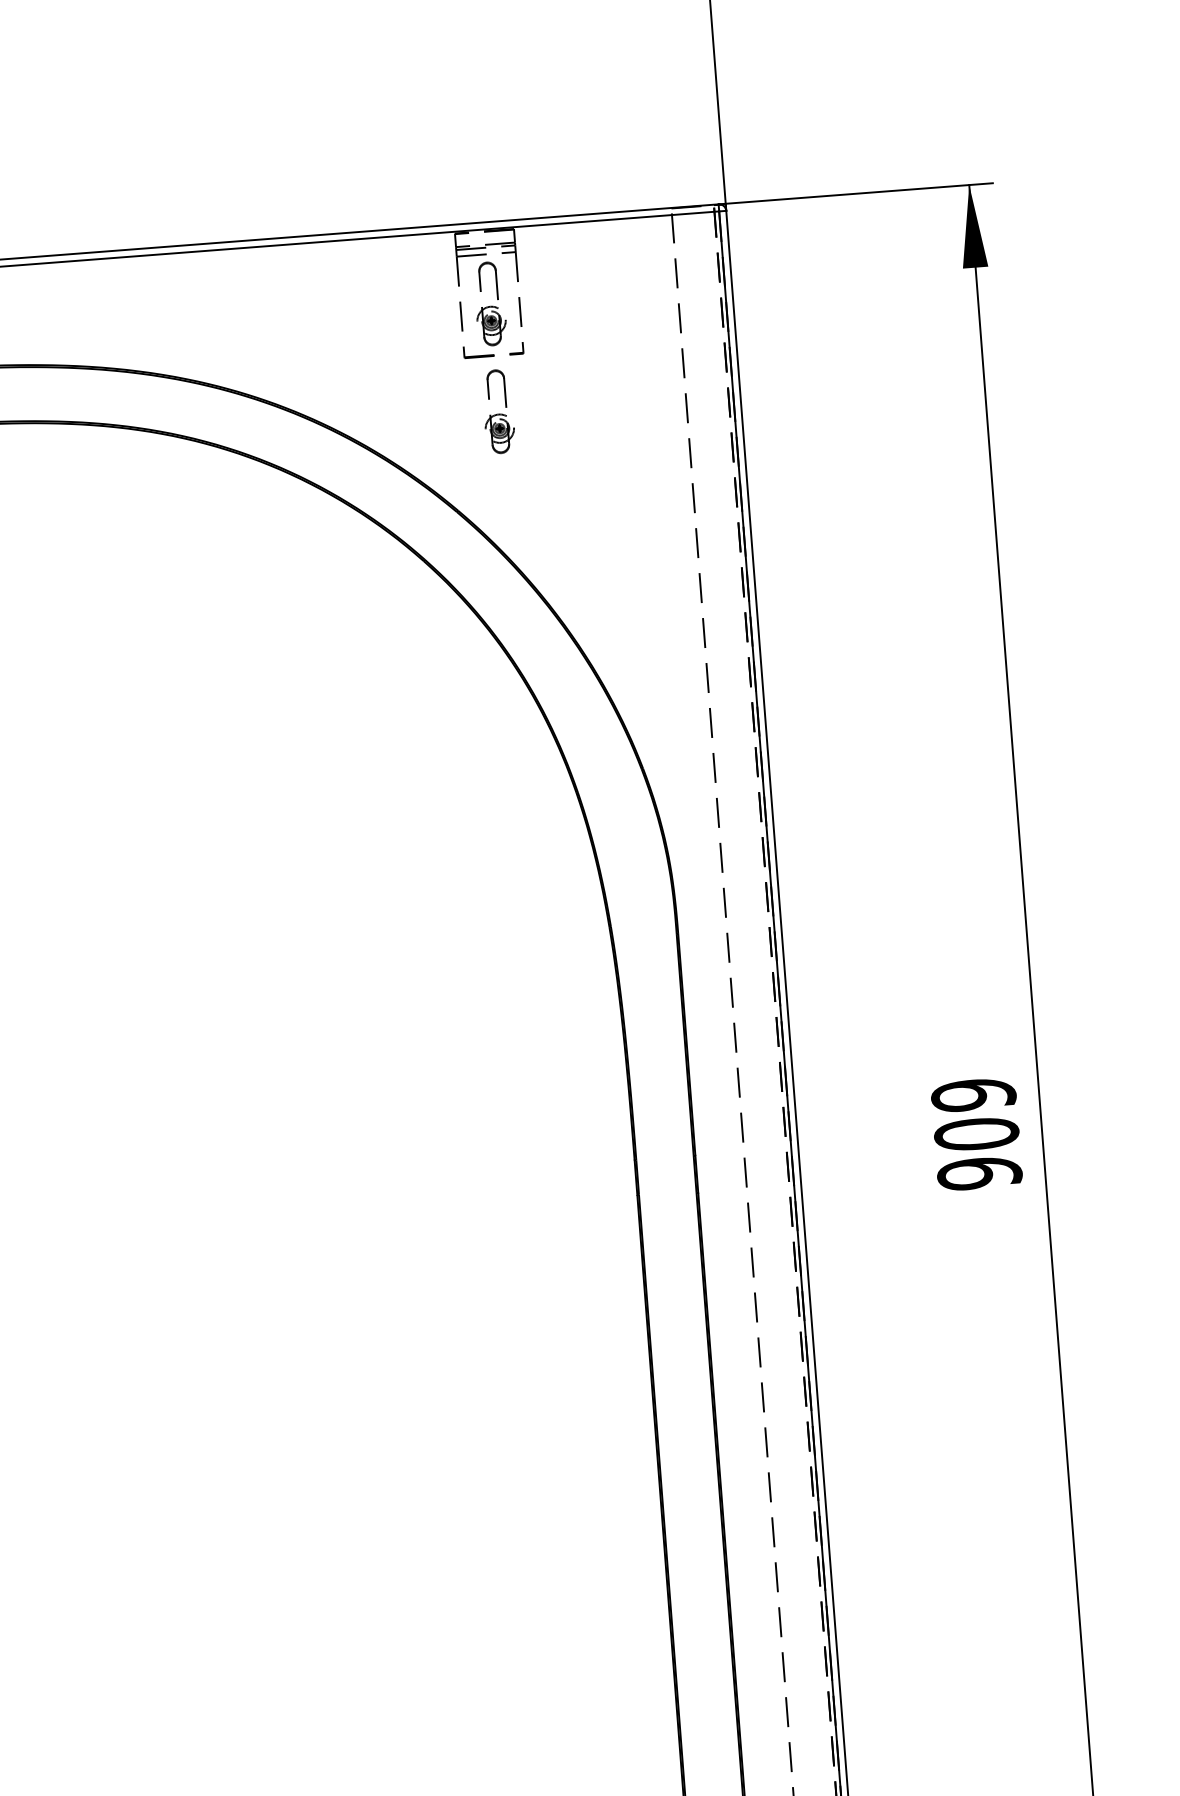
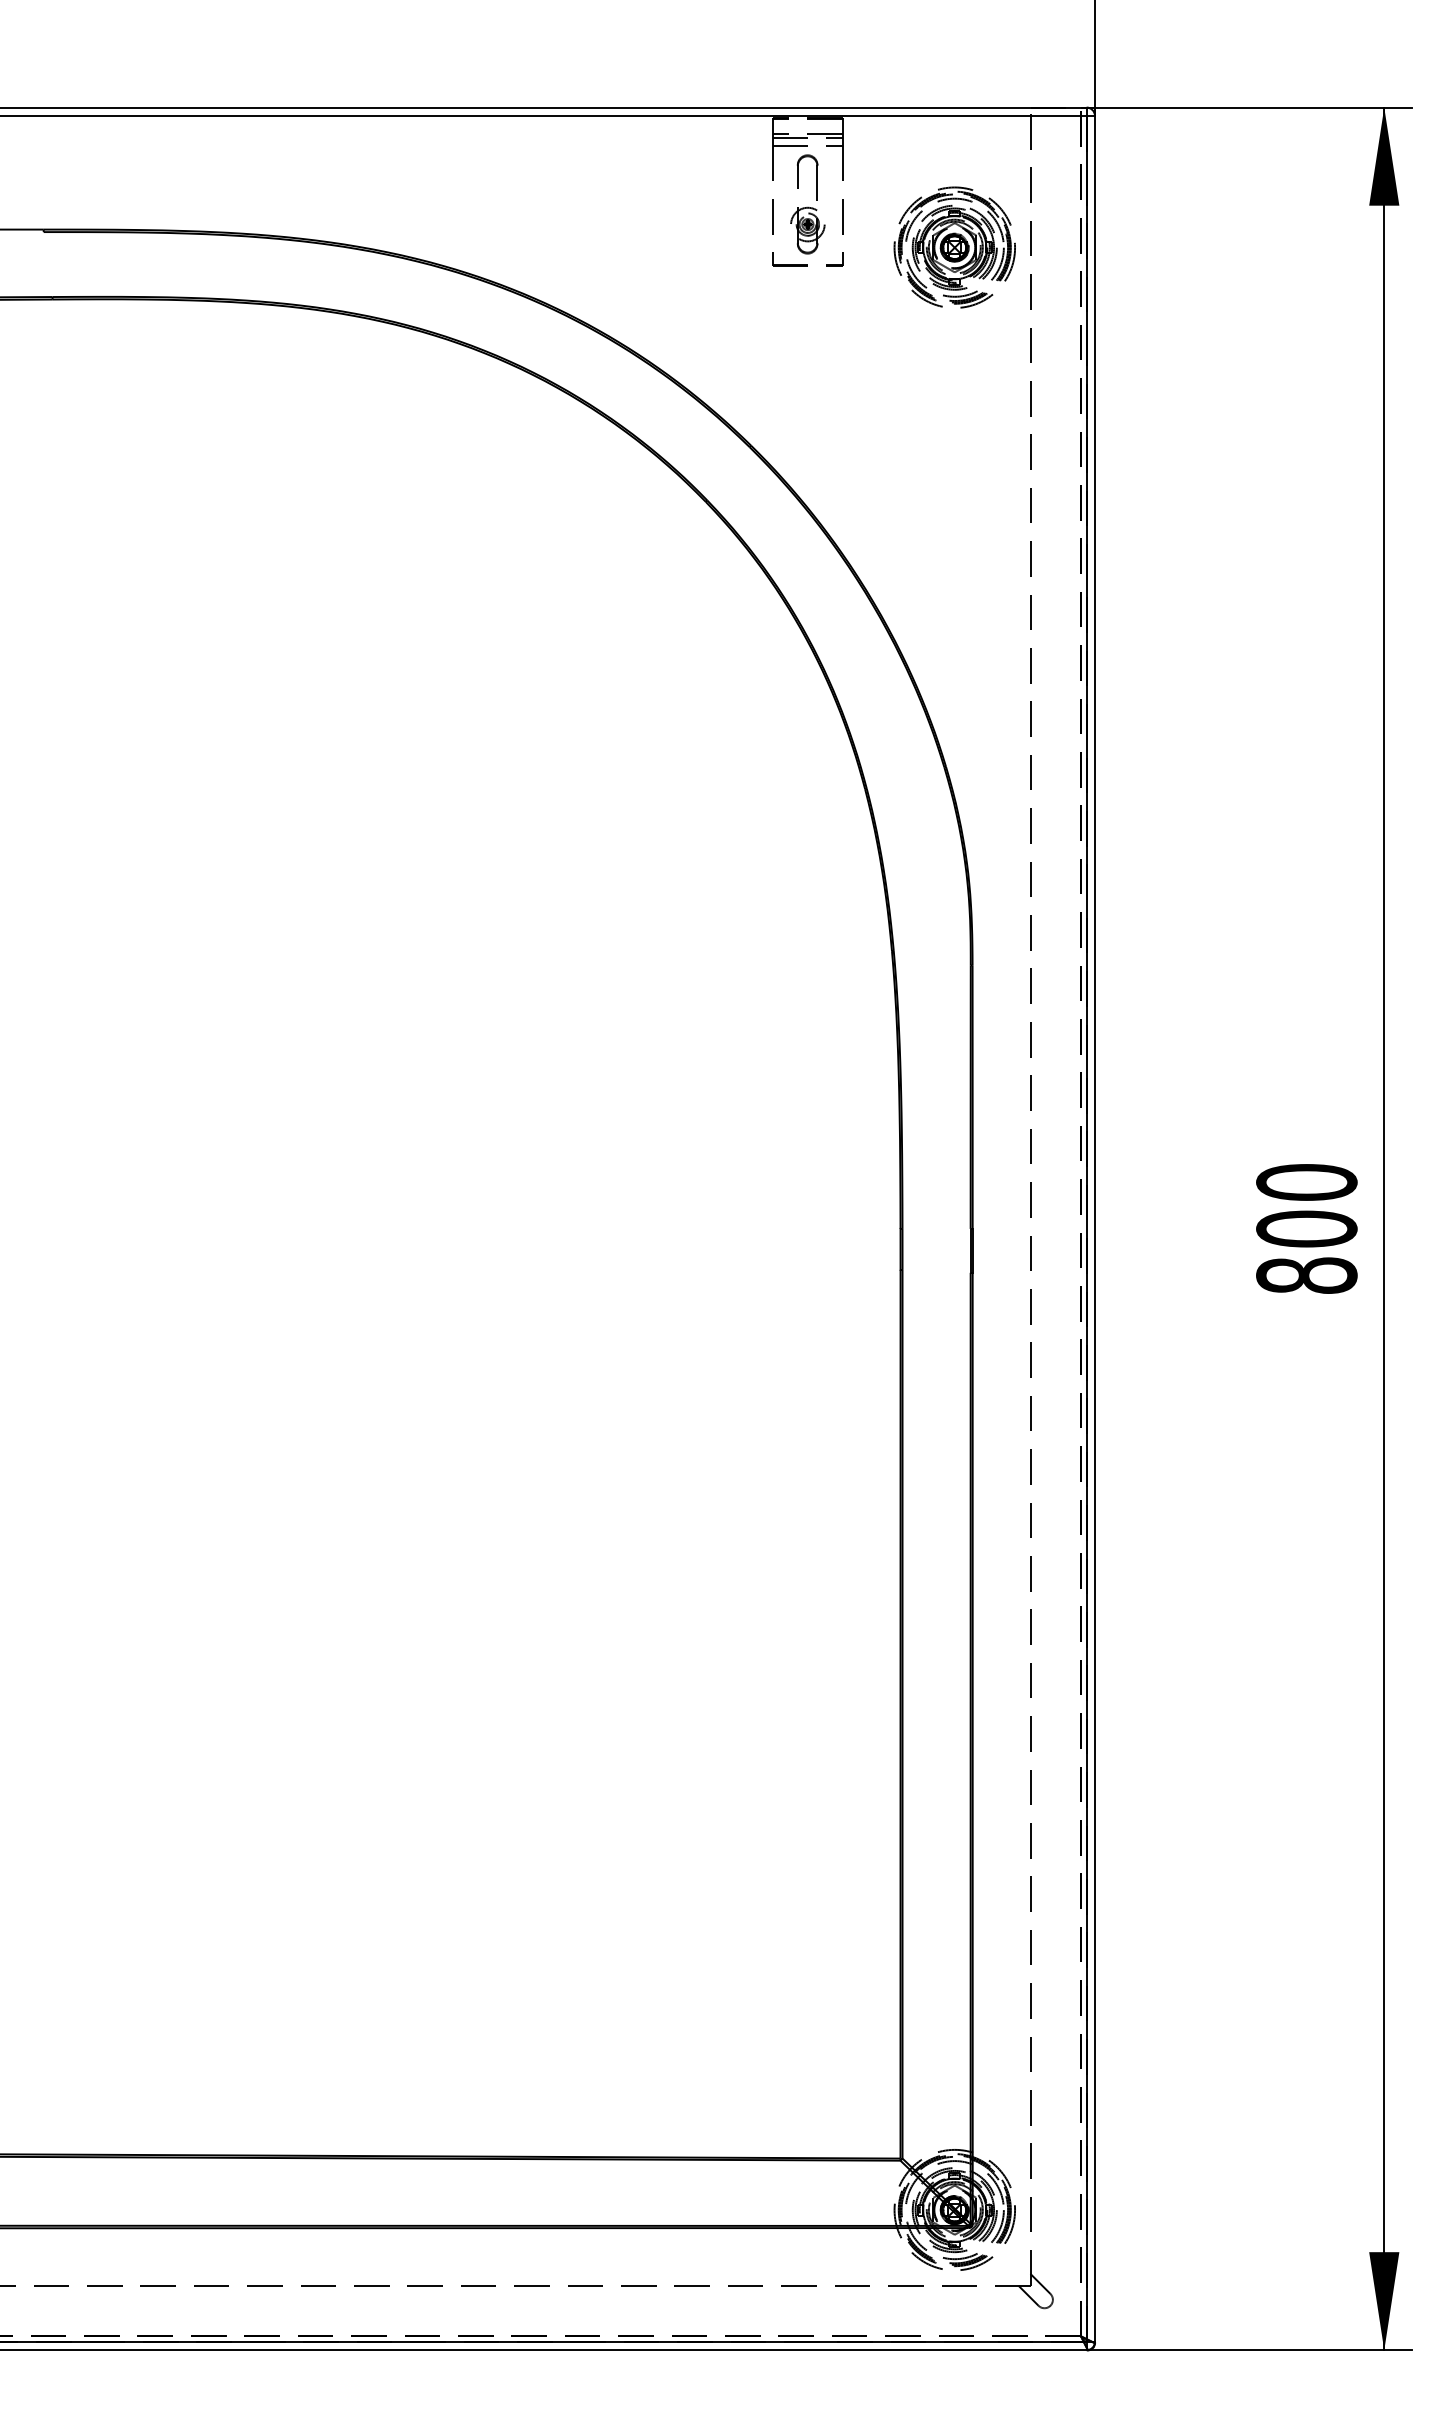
part: (616, 330) -> (954, 247), added
part: (498, 411) -> (807, 332), removed
text: (976, 1134) -> (1306, 1229), 909 -> 800

